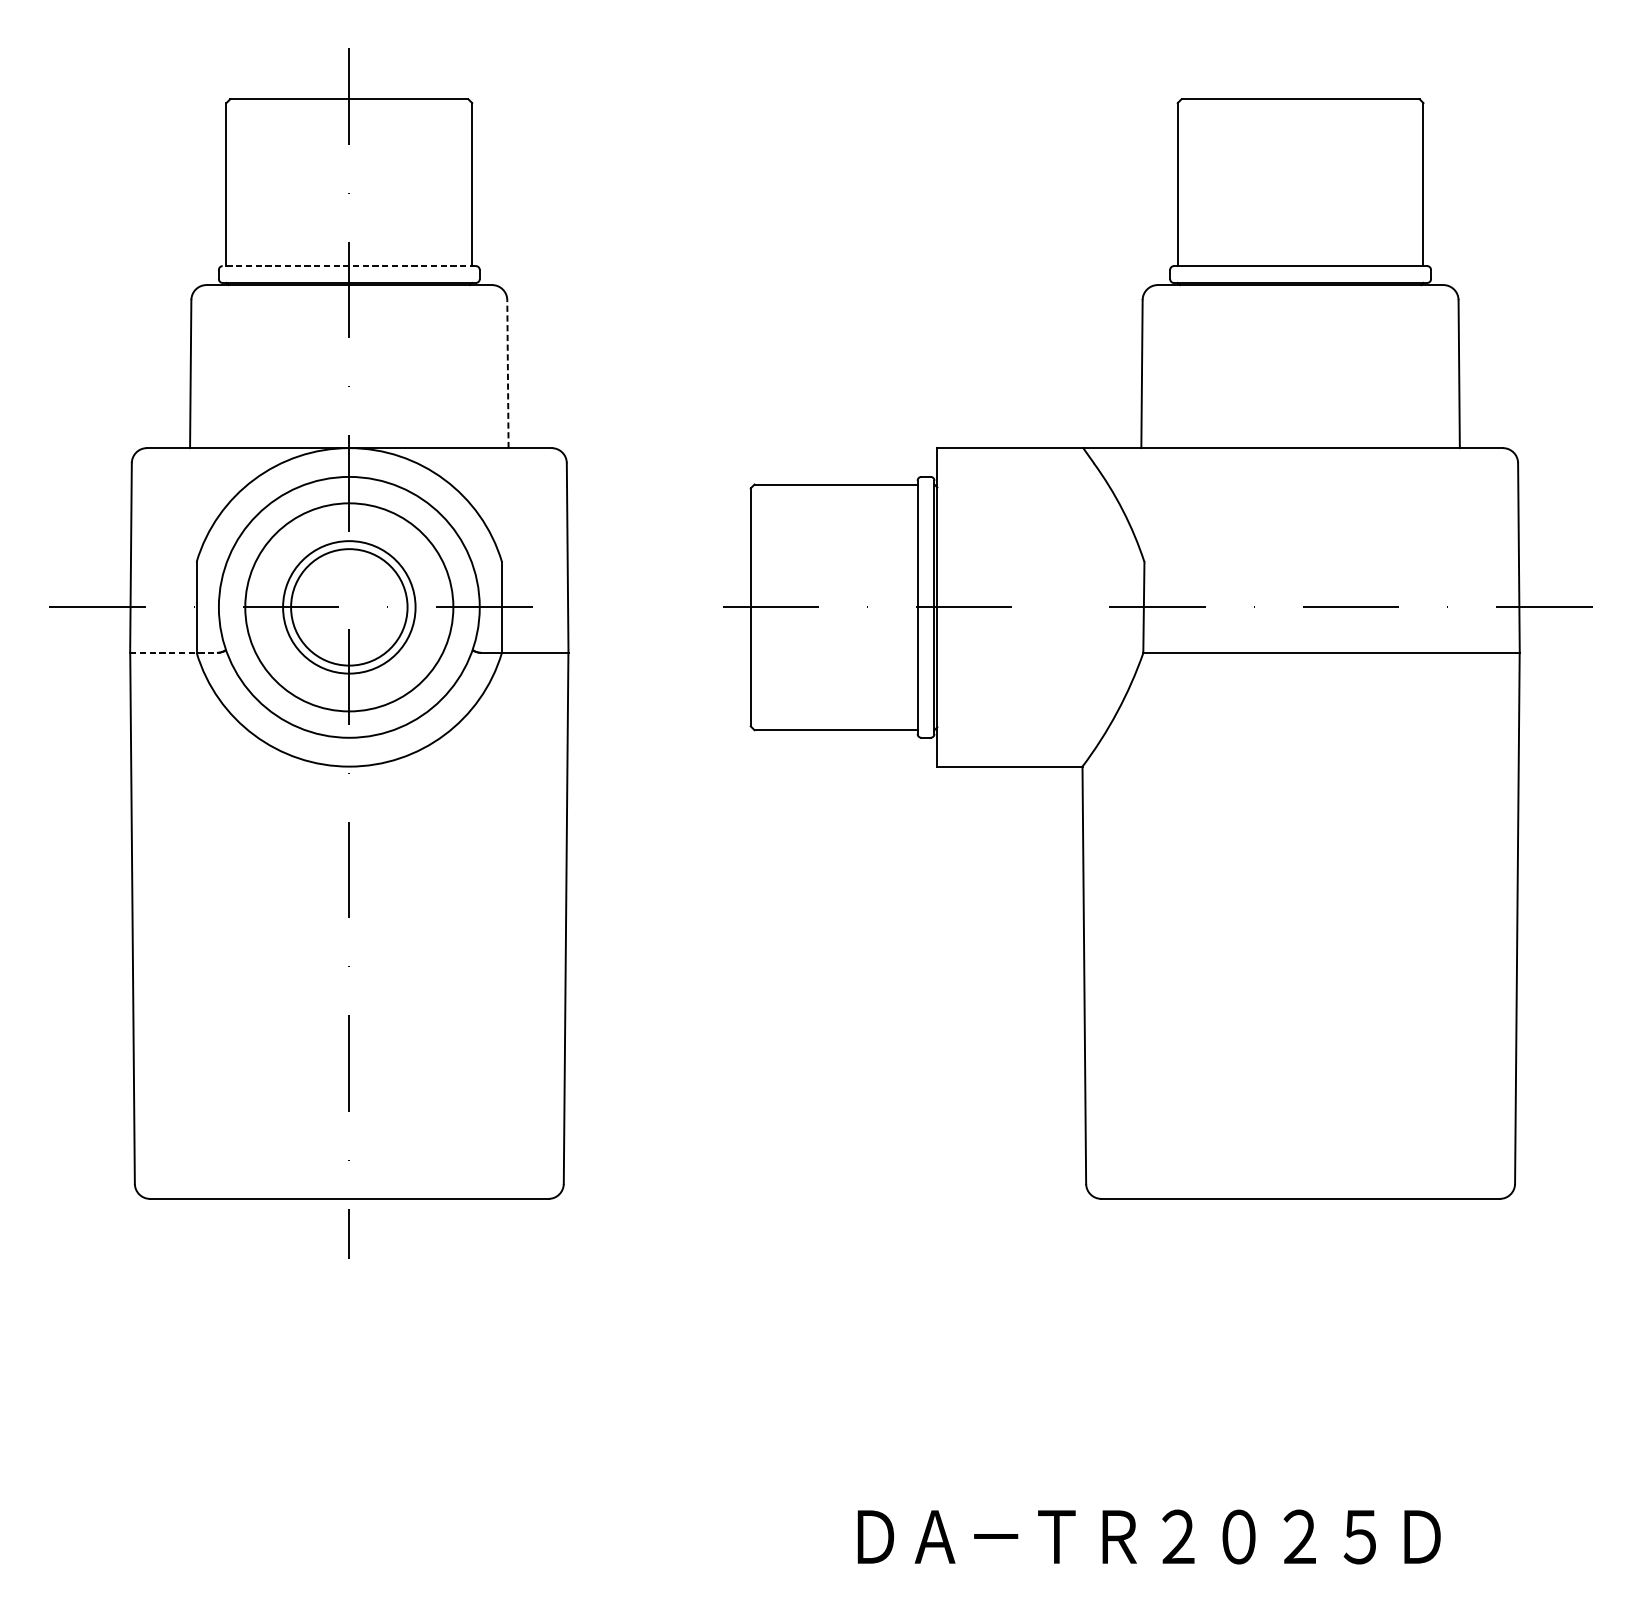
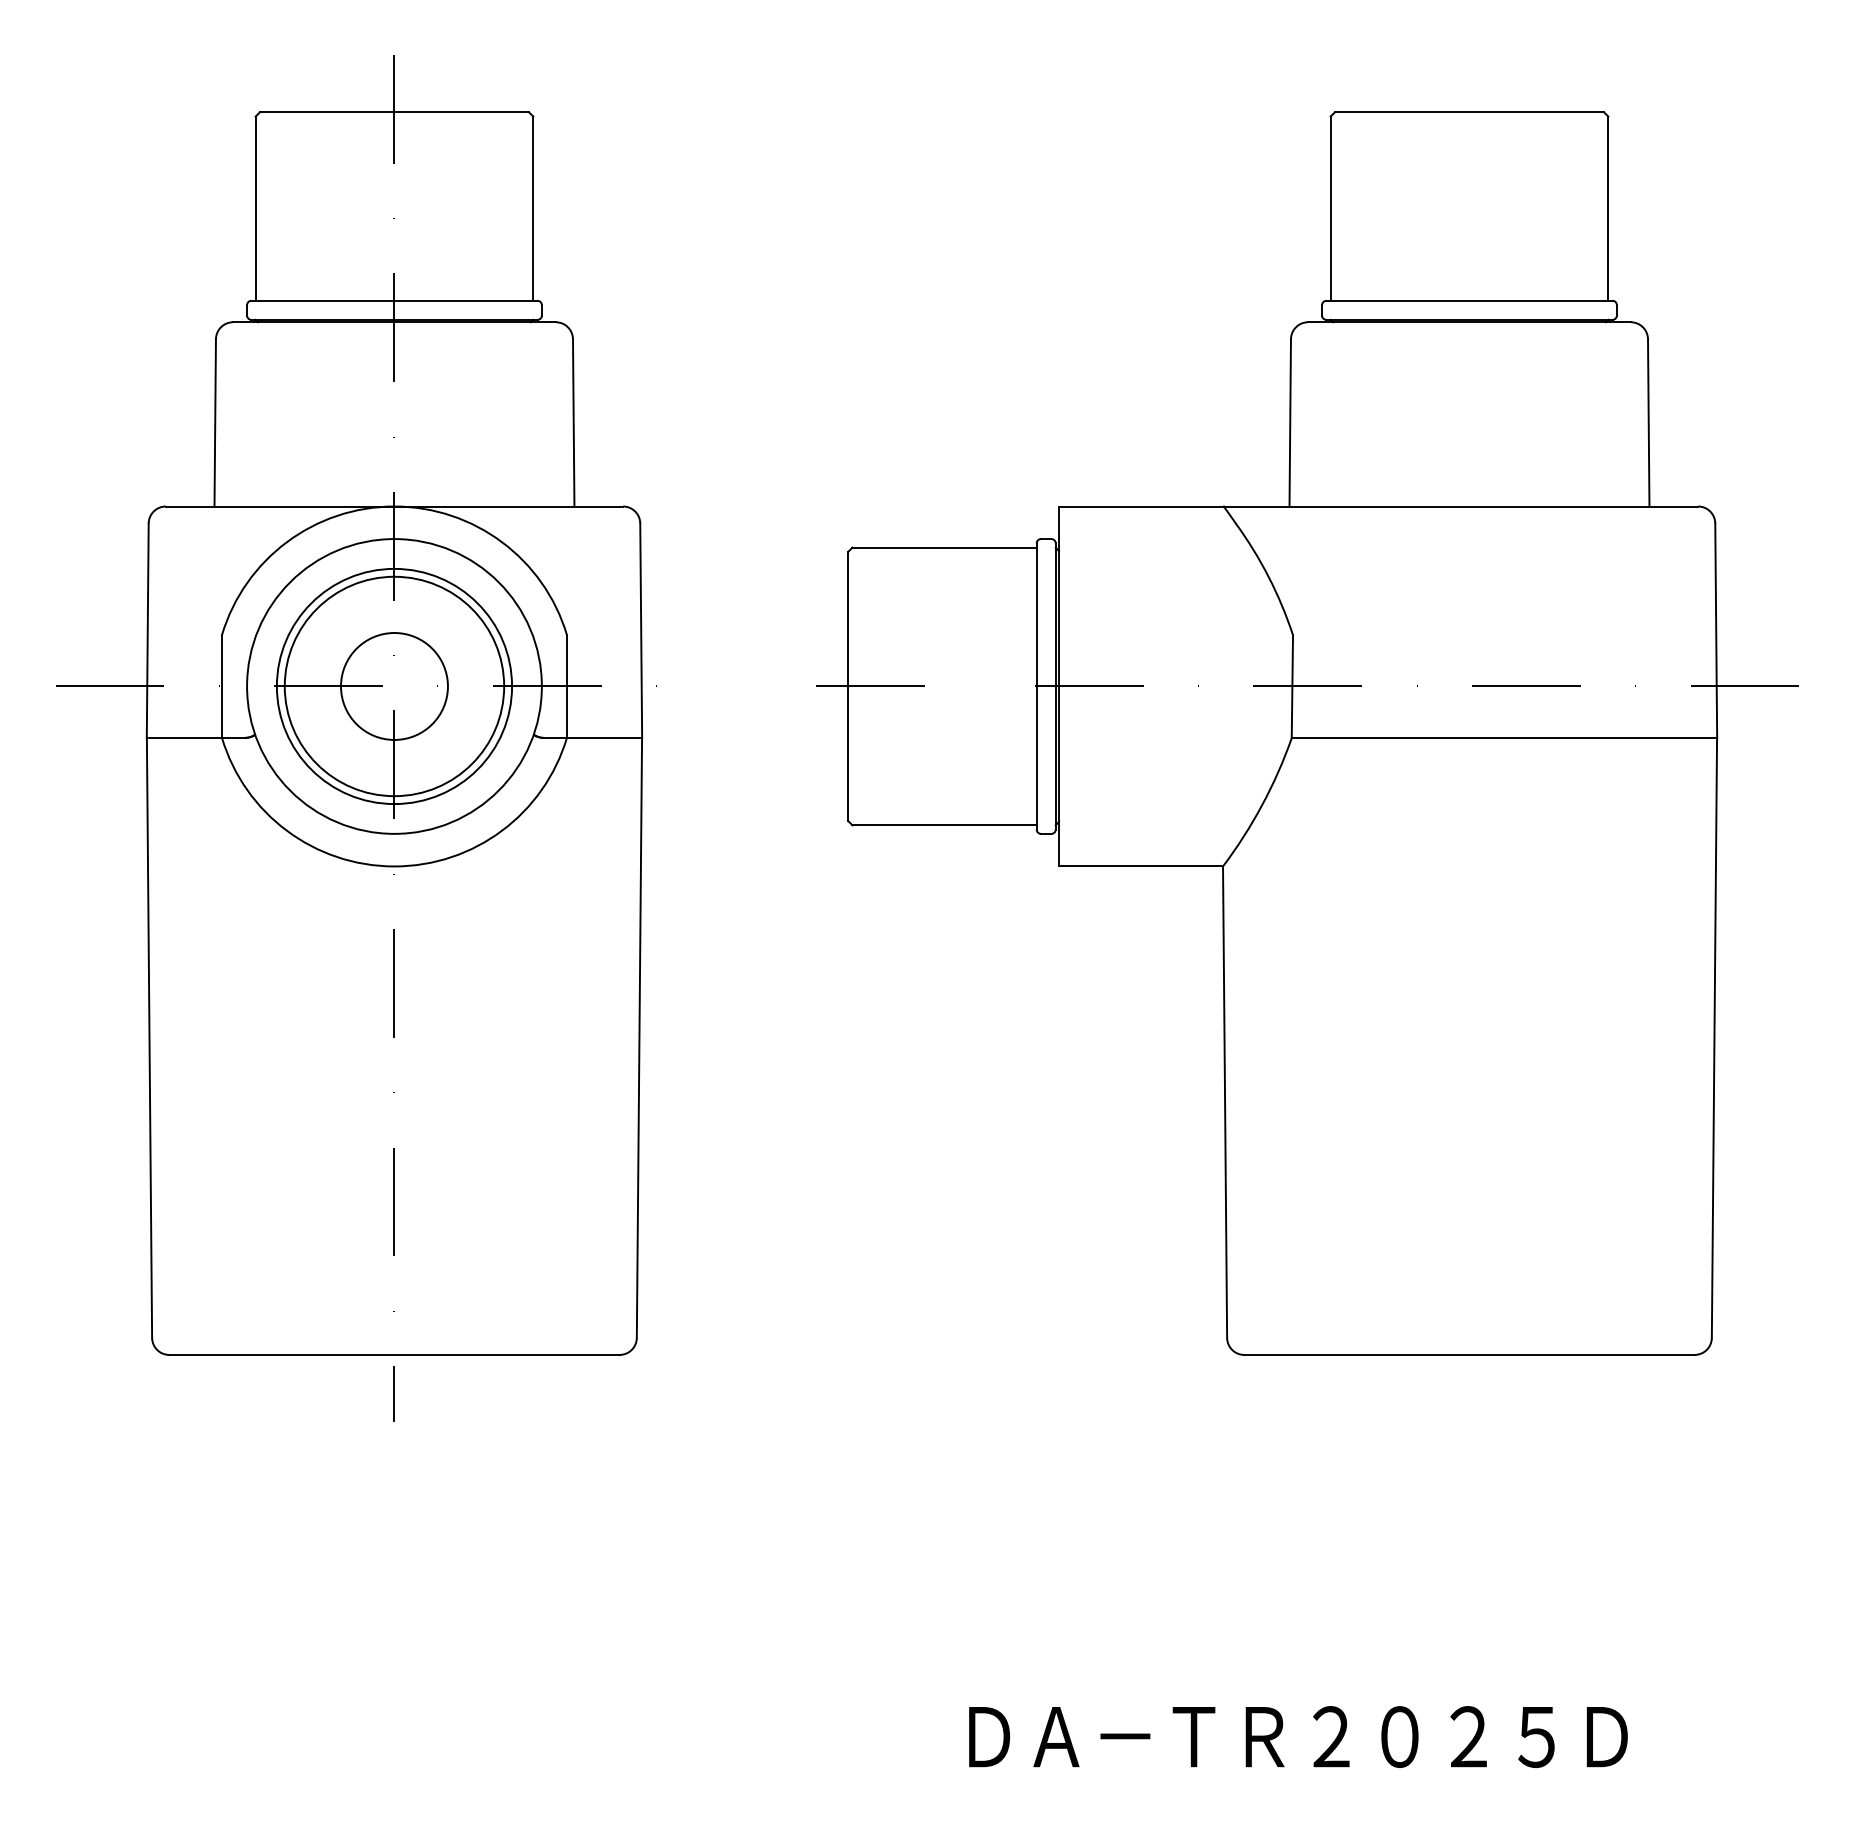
line: (348, 265) -> (393, 300), dashed -> solid
line: (507, 373) -> (573, 422), dashed -> solid
circle: (349, 607) -> (394, 686), size x0.71
circle: (349, 607) -> (394, 686), size x1.67
line: (174, 652) -> (196, 737), dashed -> solid

